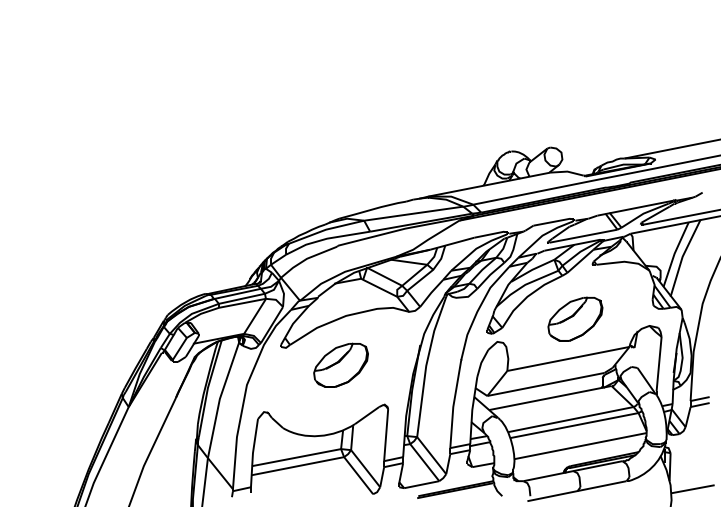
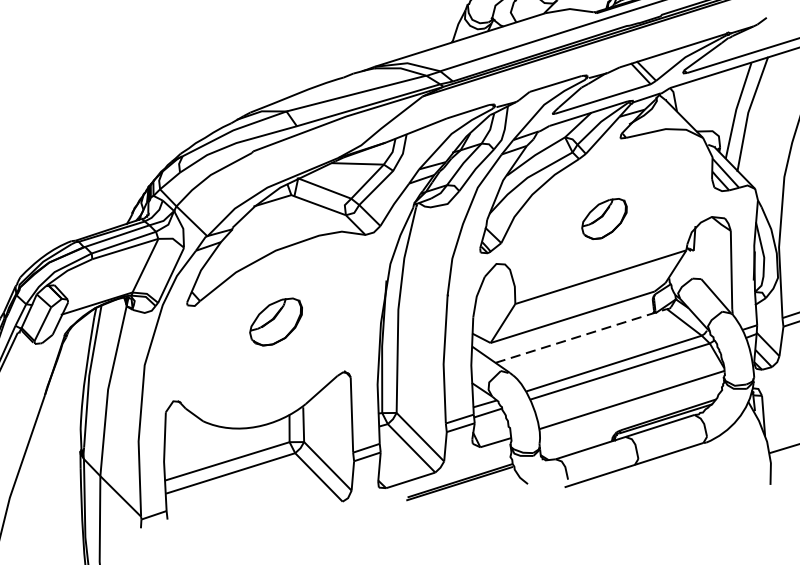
part: (575, 318) -> (604, 218), size x0.6
part: (340, 364) -> (275, 321), size x0.7
line: (550, 397) -> (581, 335), solid -> dashed

